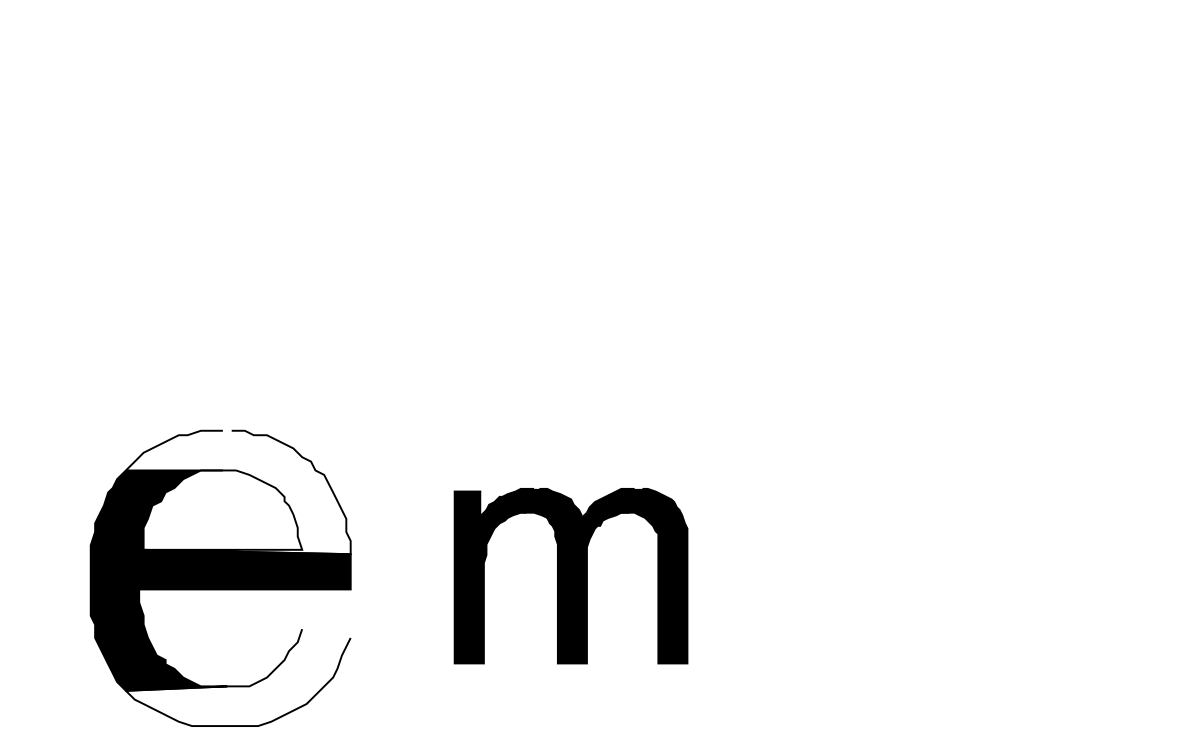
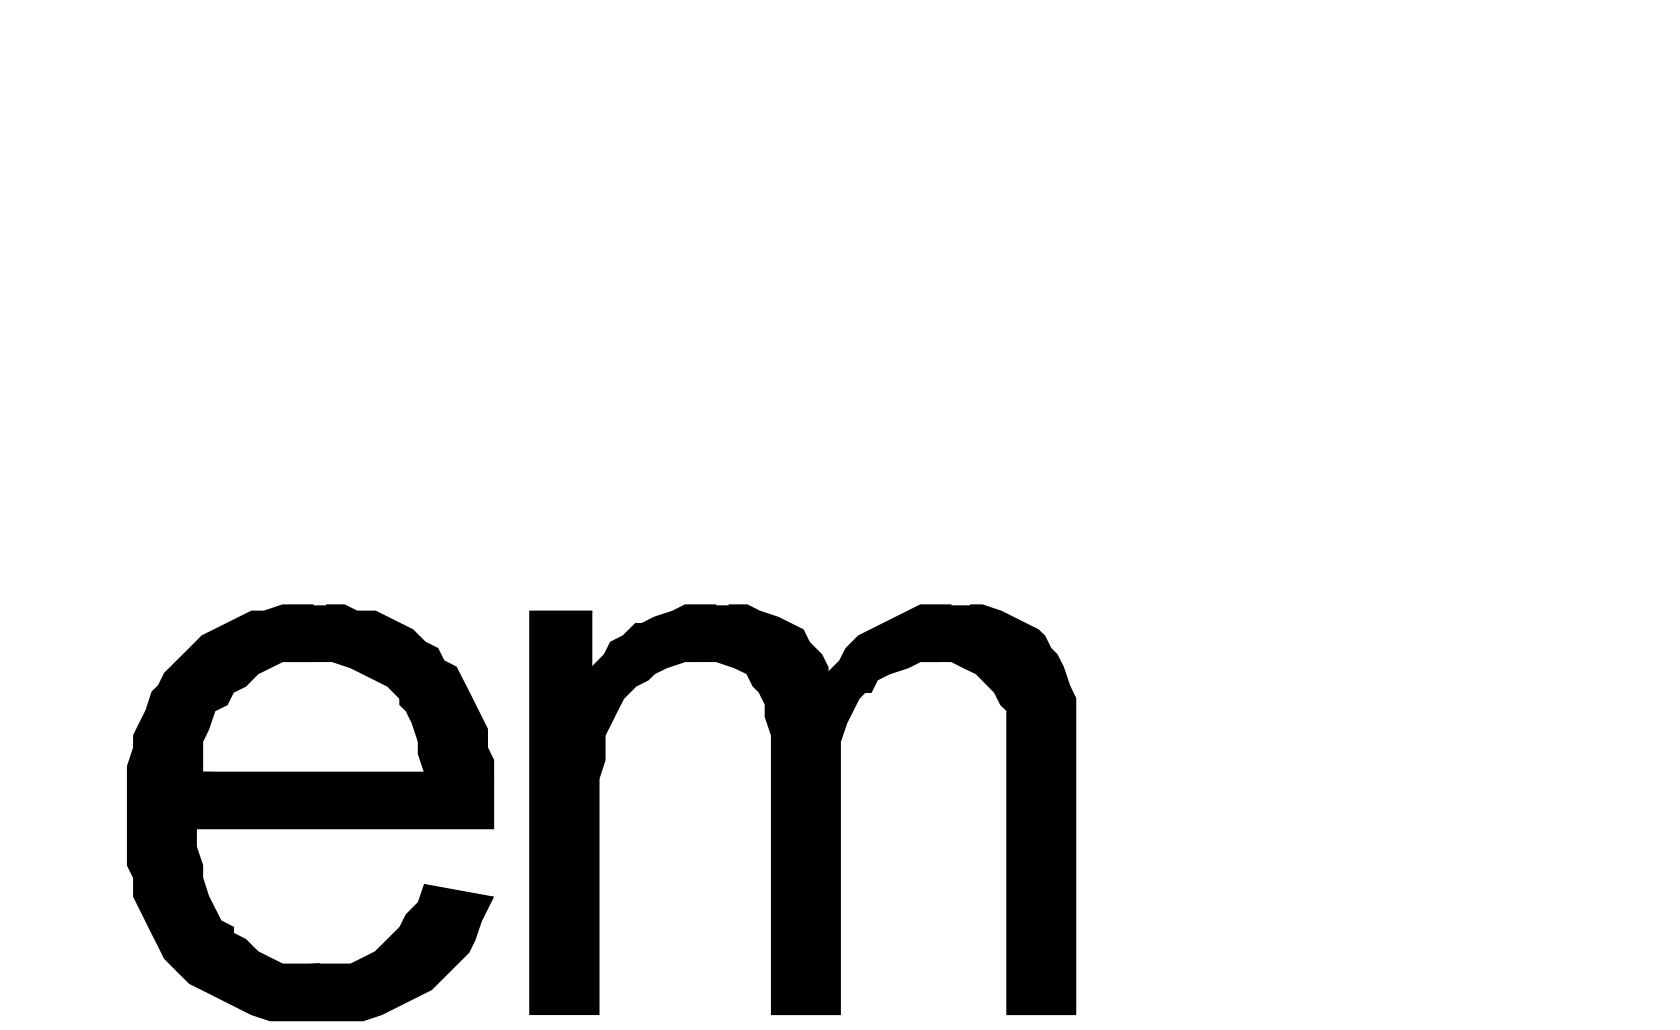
fill: (238, 492) -> (335, 691), added
part: (570, 576) -> (802, 809), size x1.67
fill: (238, 677) -> (335, 952), added

